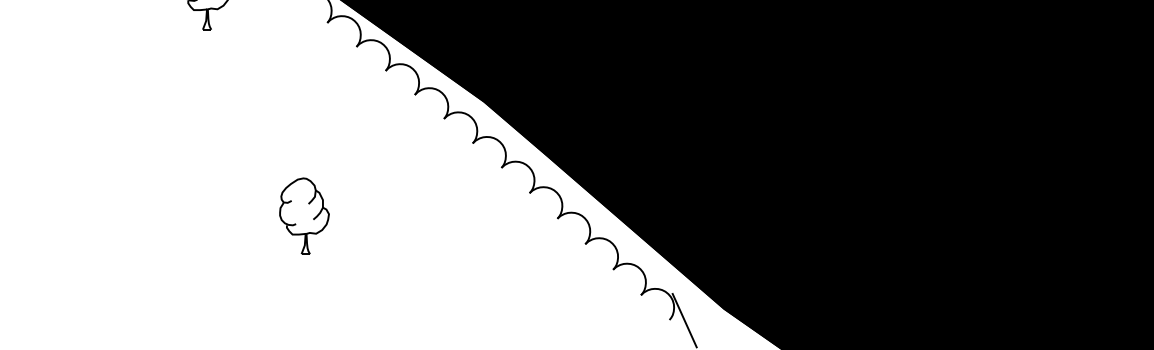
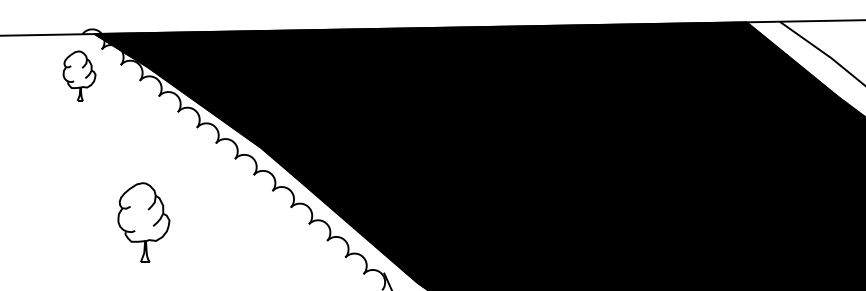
part: (303, 216) -> (143, 222), size x1.6

